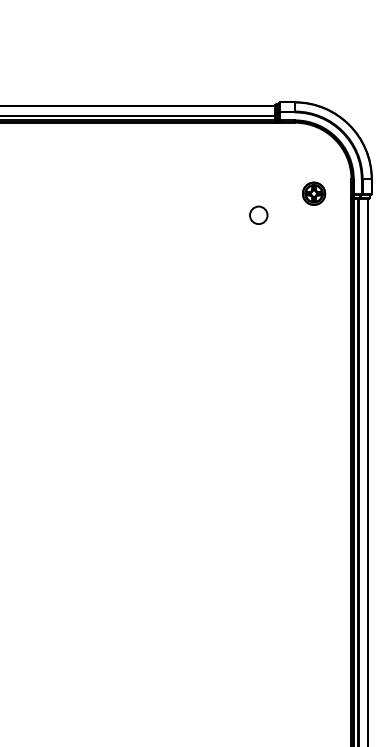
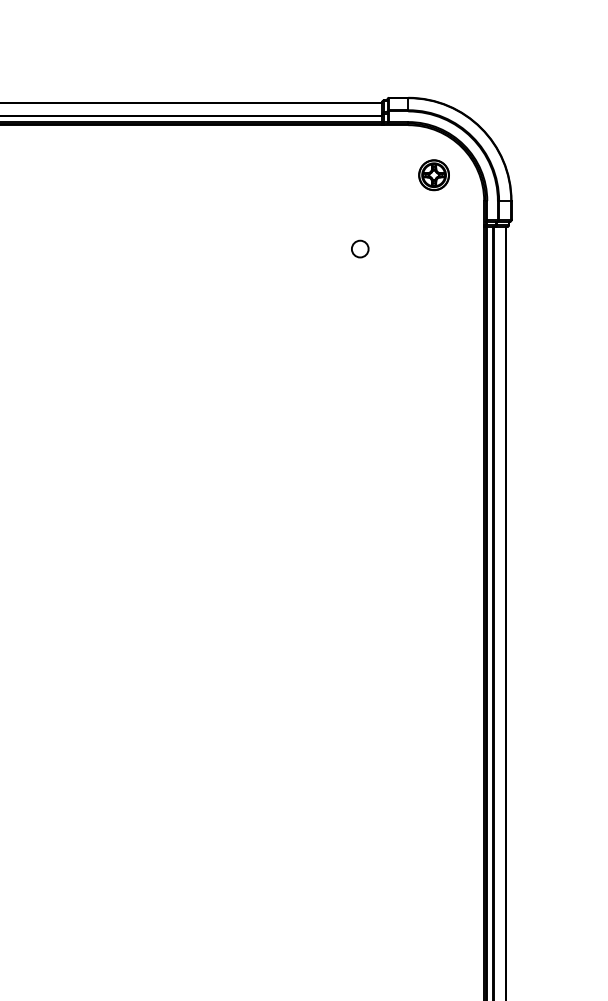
part: (313, 193) -> (433, 175), moved
circle: (259, 214) -> (360, 248), size x0.71

